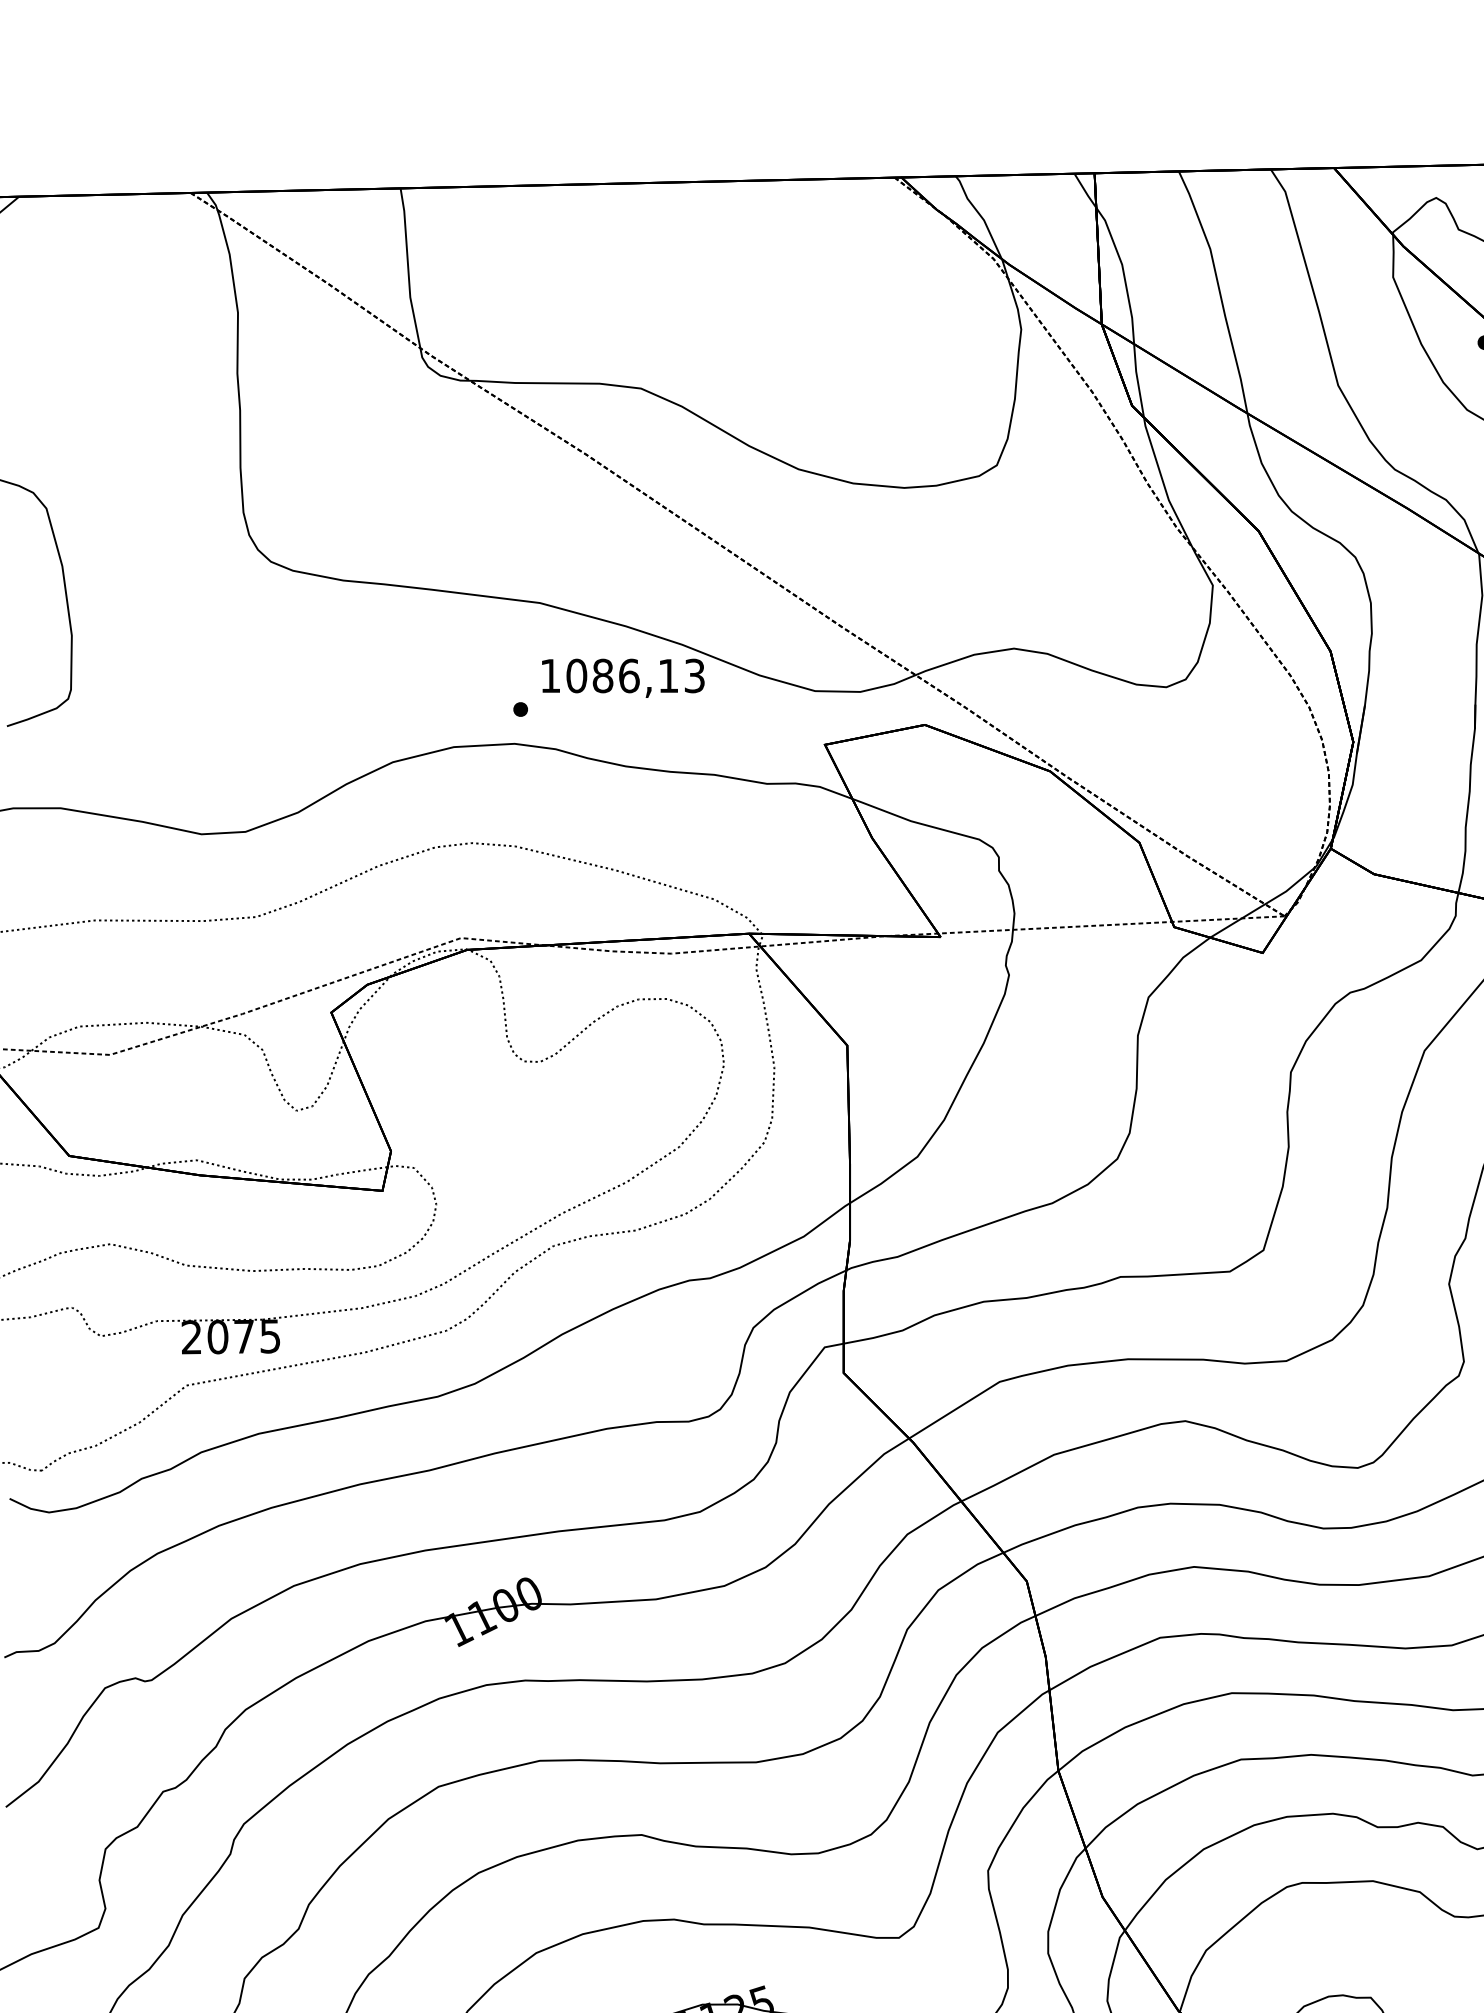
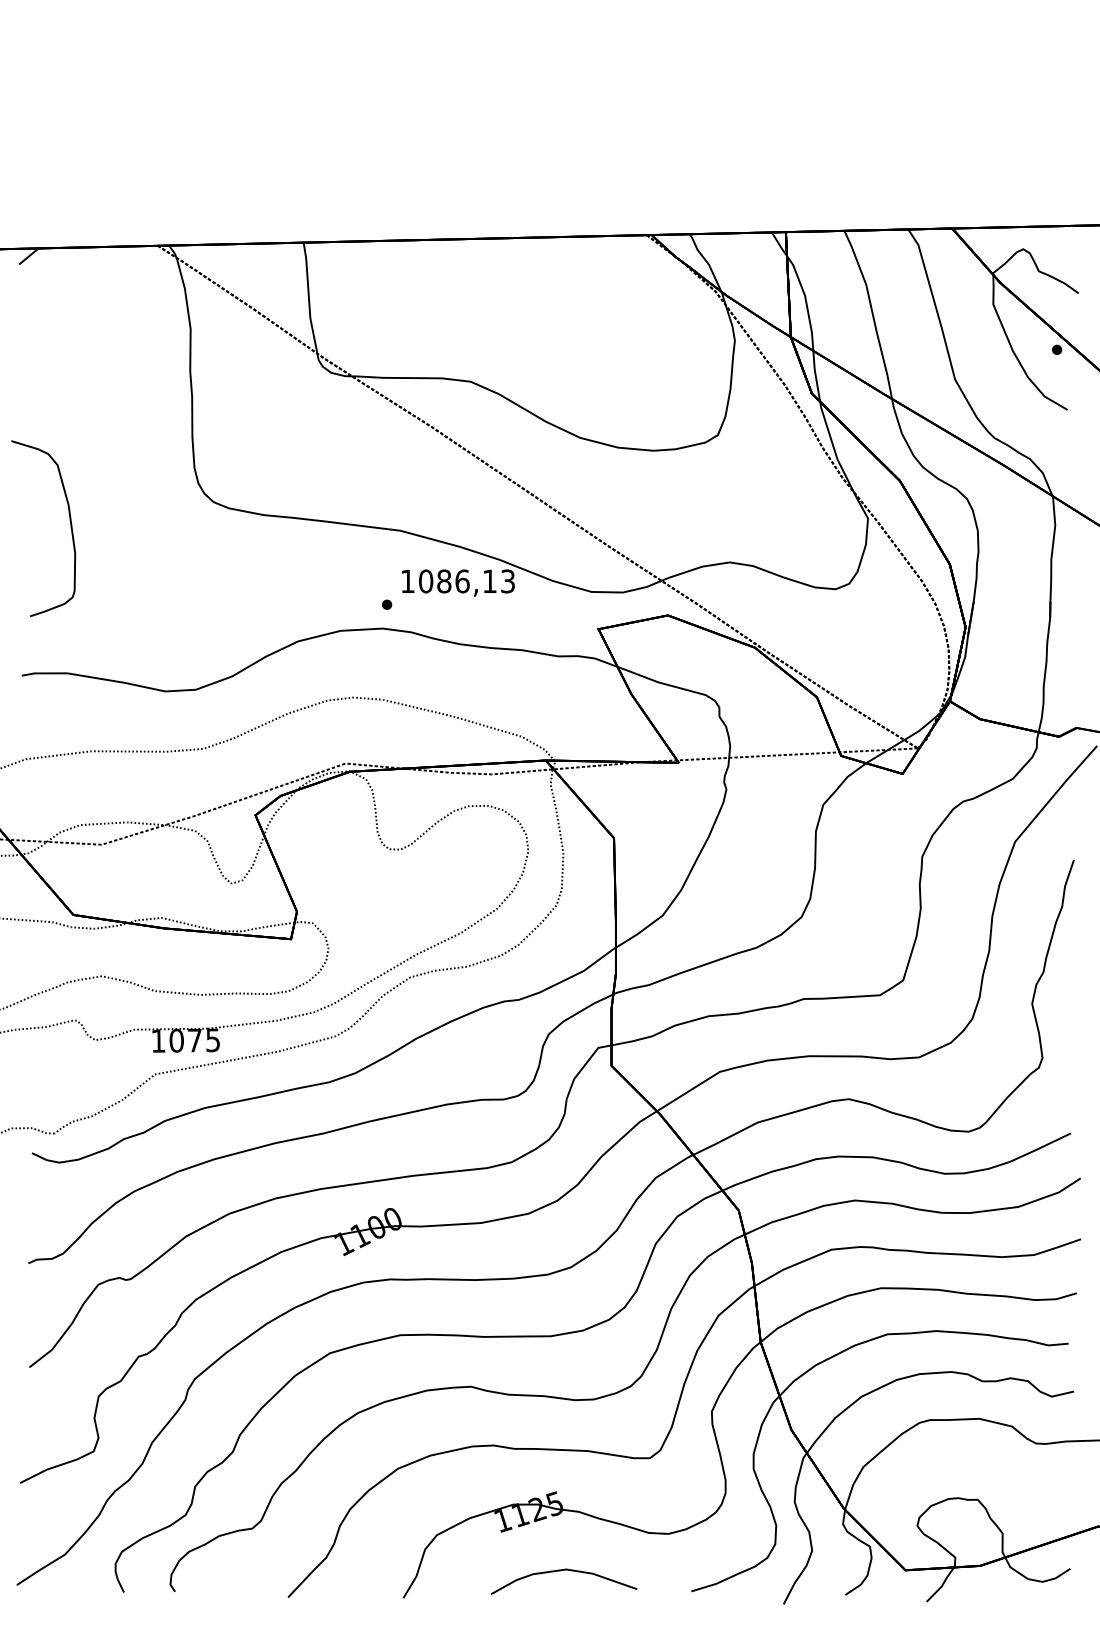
text: (191, 1336) -> (158, 1040), 2075 -> 1075

